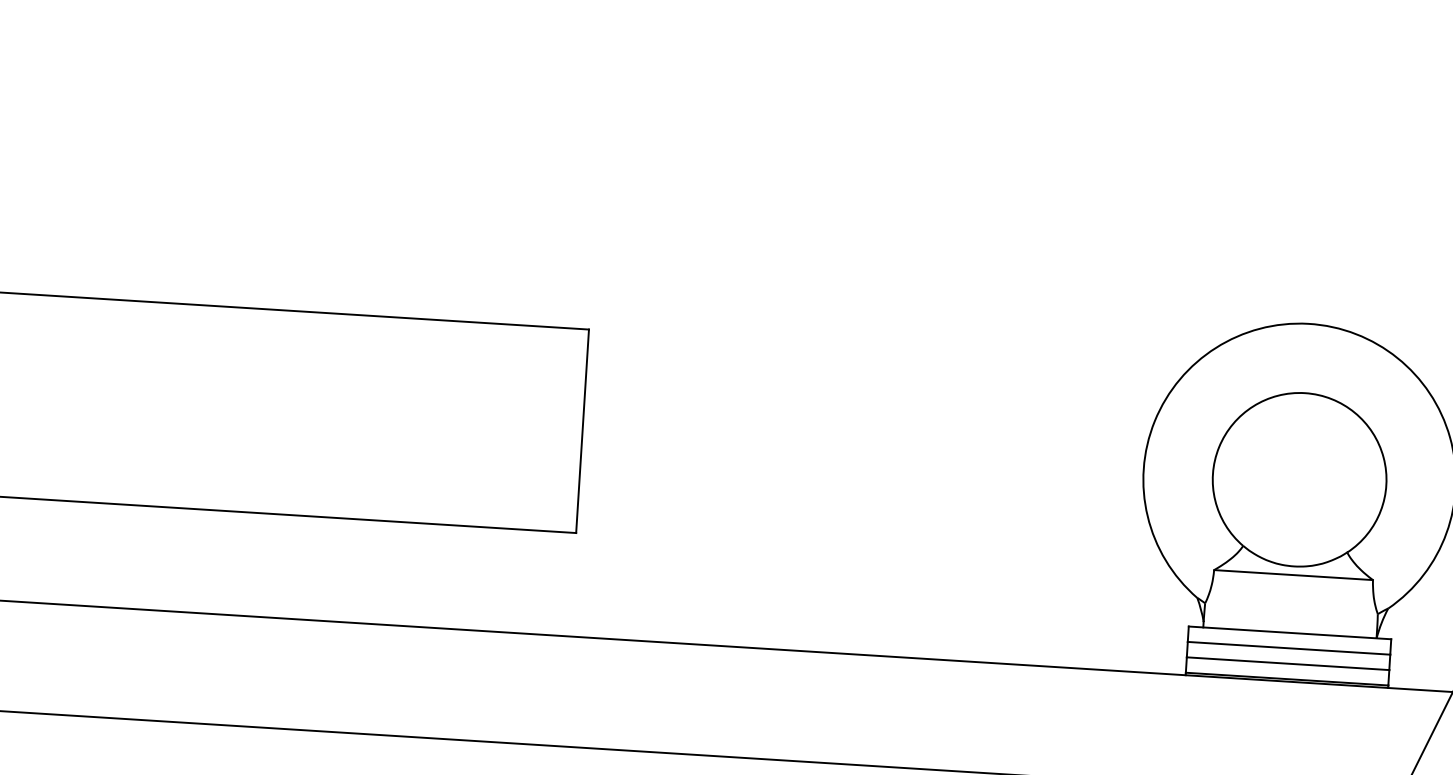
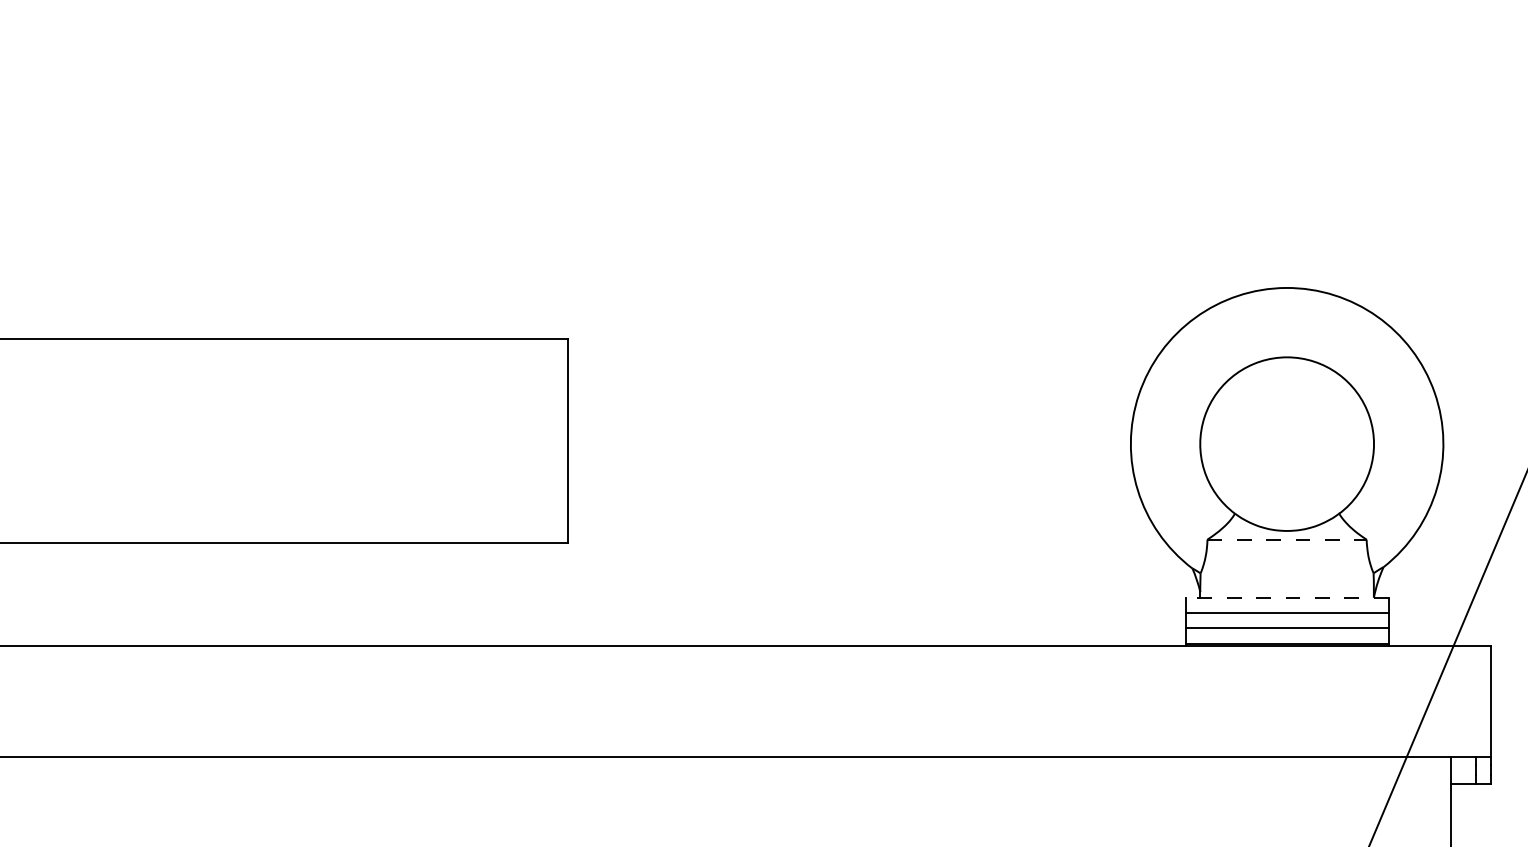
line: (1294, 574) -> (1287, 539), solid -> dashed
line: (1289, 632) -> (1286, 597), solid -> dashed

